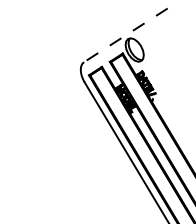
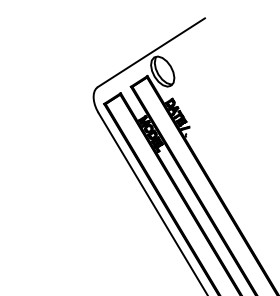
line: (125, 35) -> (151, 52), dashed -> solid

